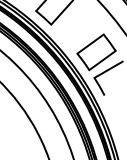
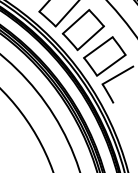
part: (75, 28) -> (82, 30), added

